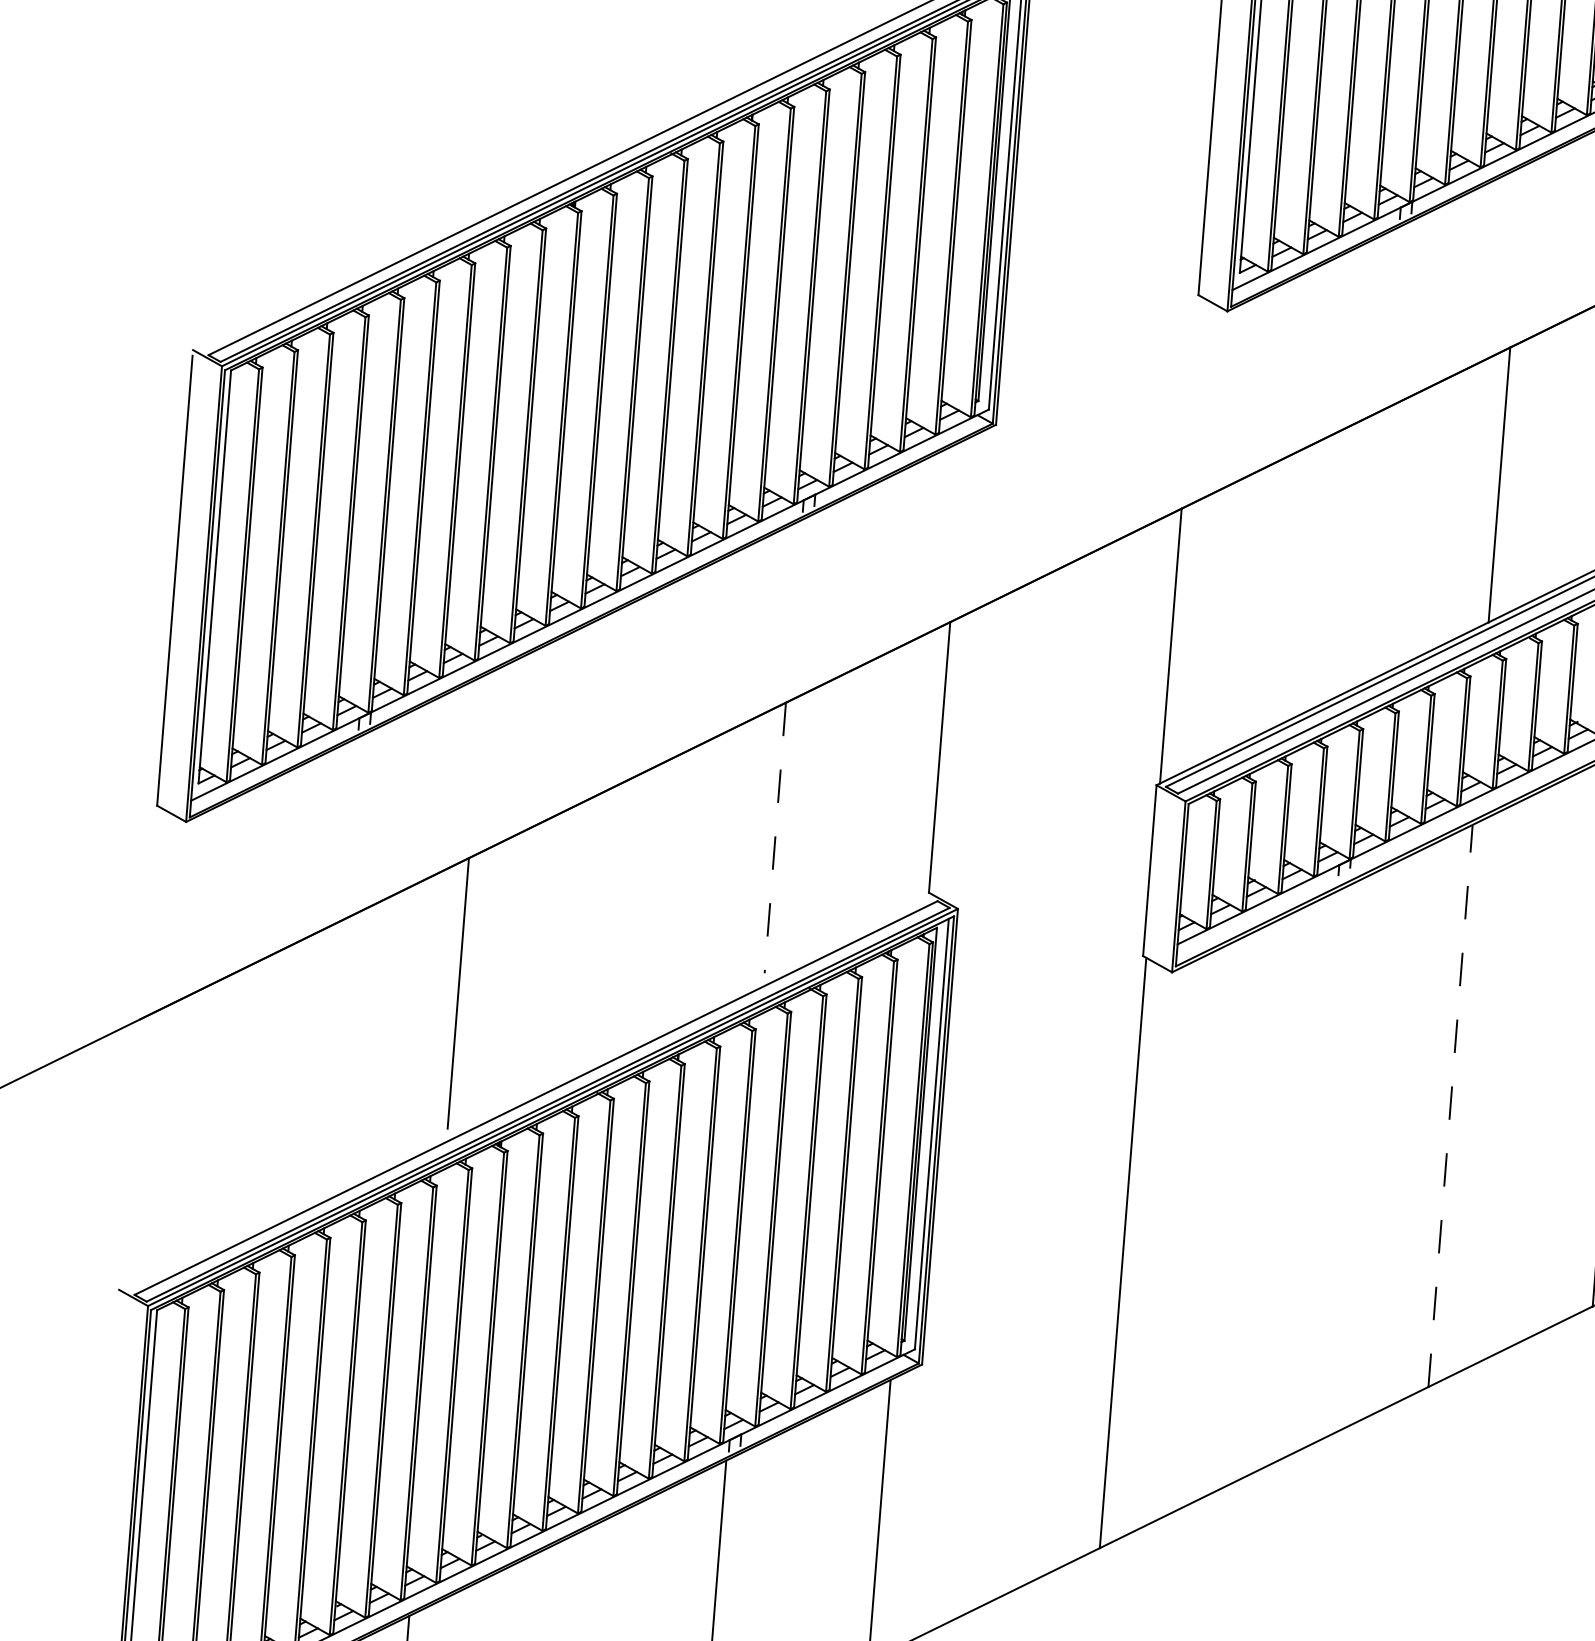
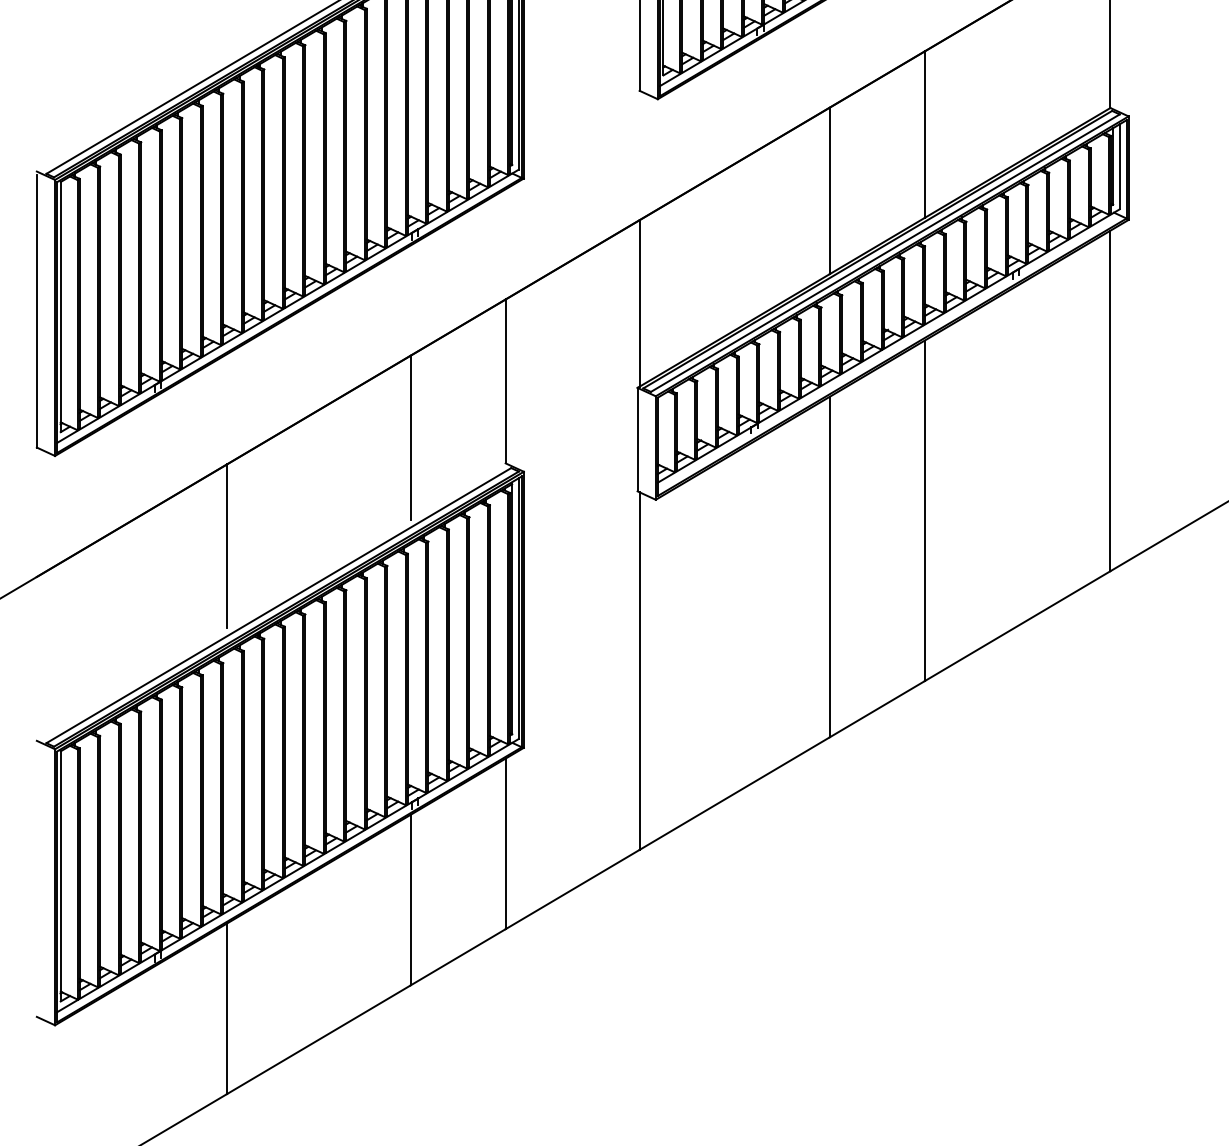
line: (775, 837) -> (410, 437), dashed -> solid
line: (1450, 1104) -> (829, 566), dashed -> solid

